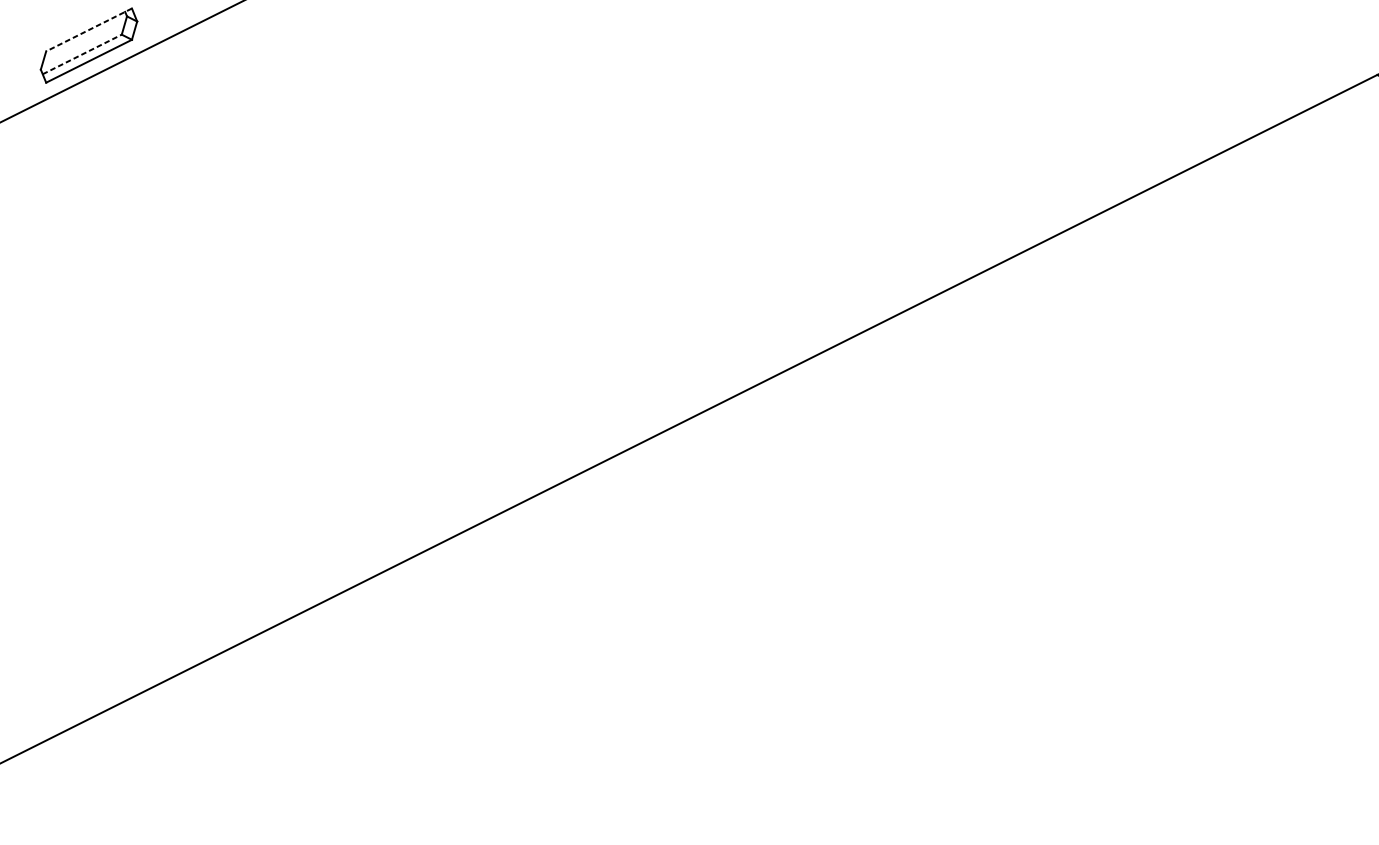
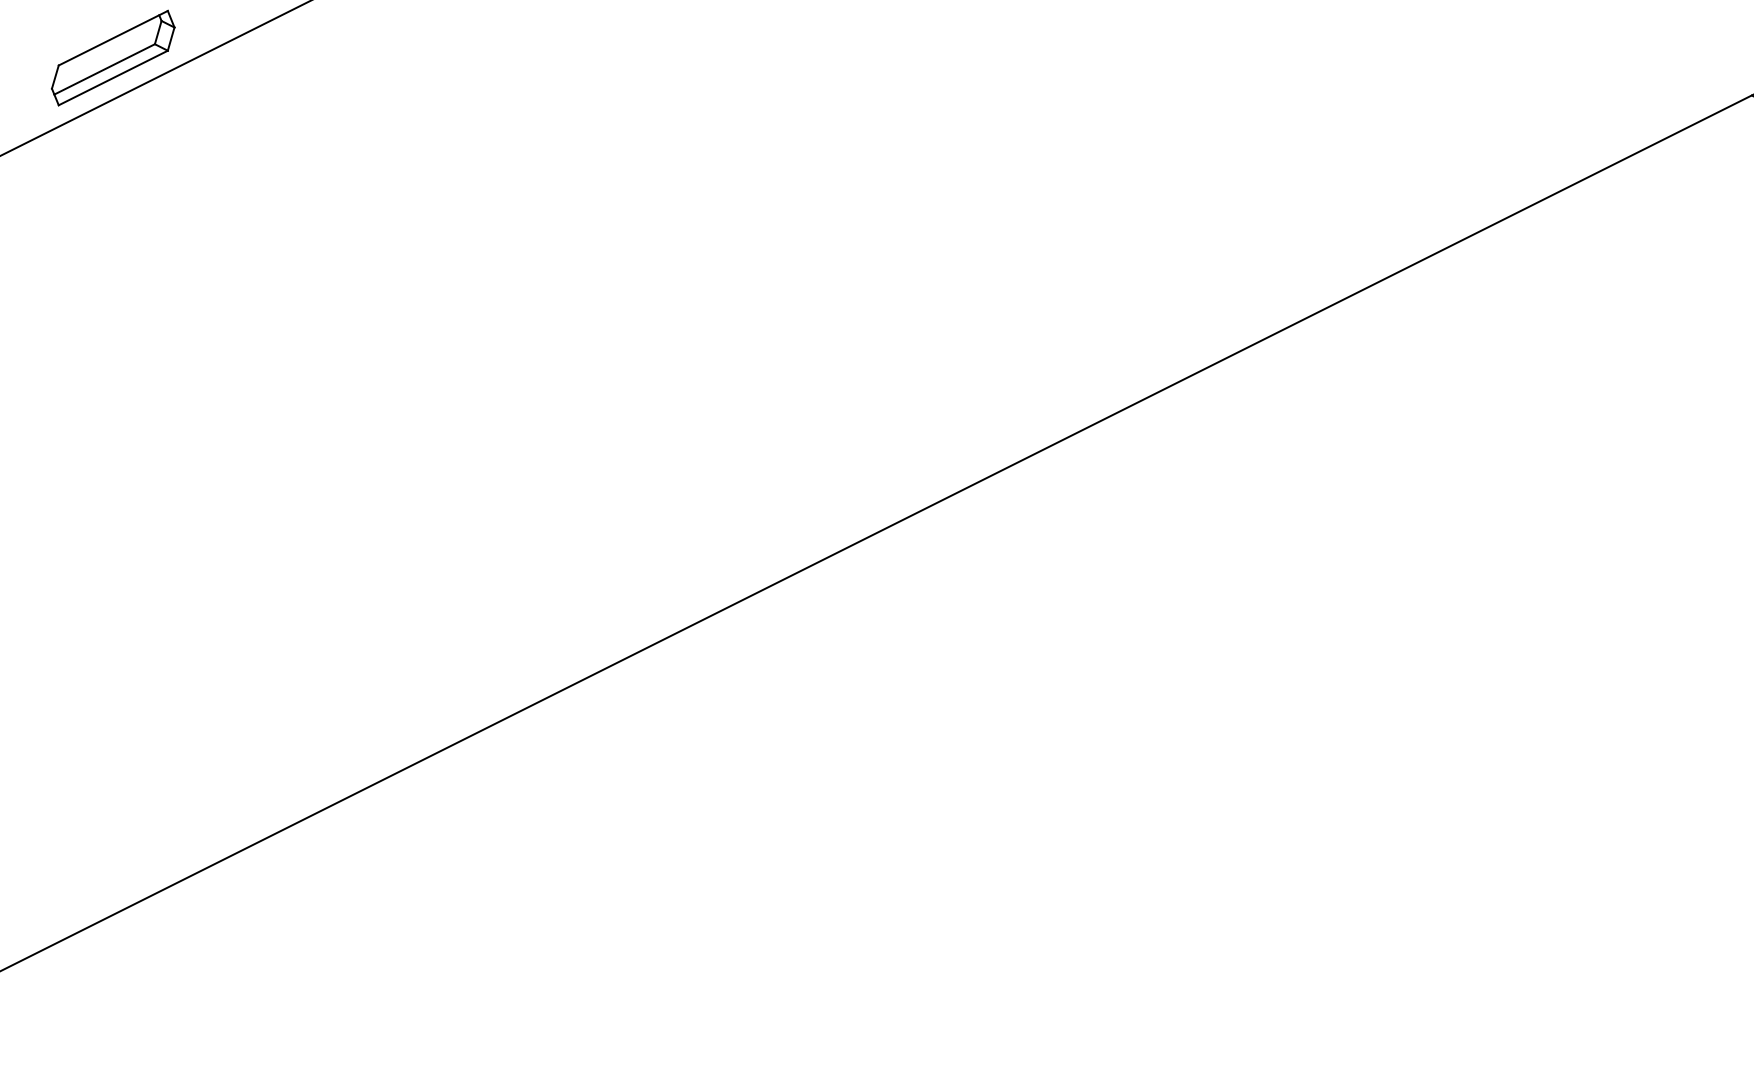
line: (89, 30) -> (113, 38), dashed -> solid
line: (82, 54) -> (105, 69), dashed -> solid

